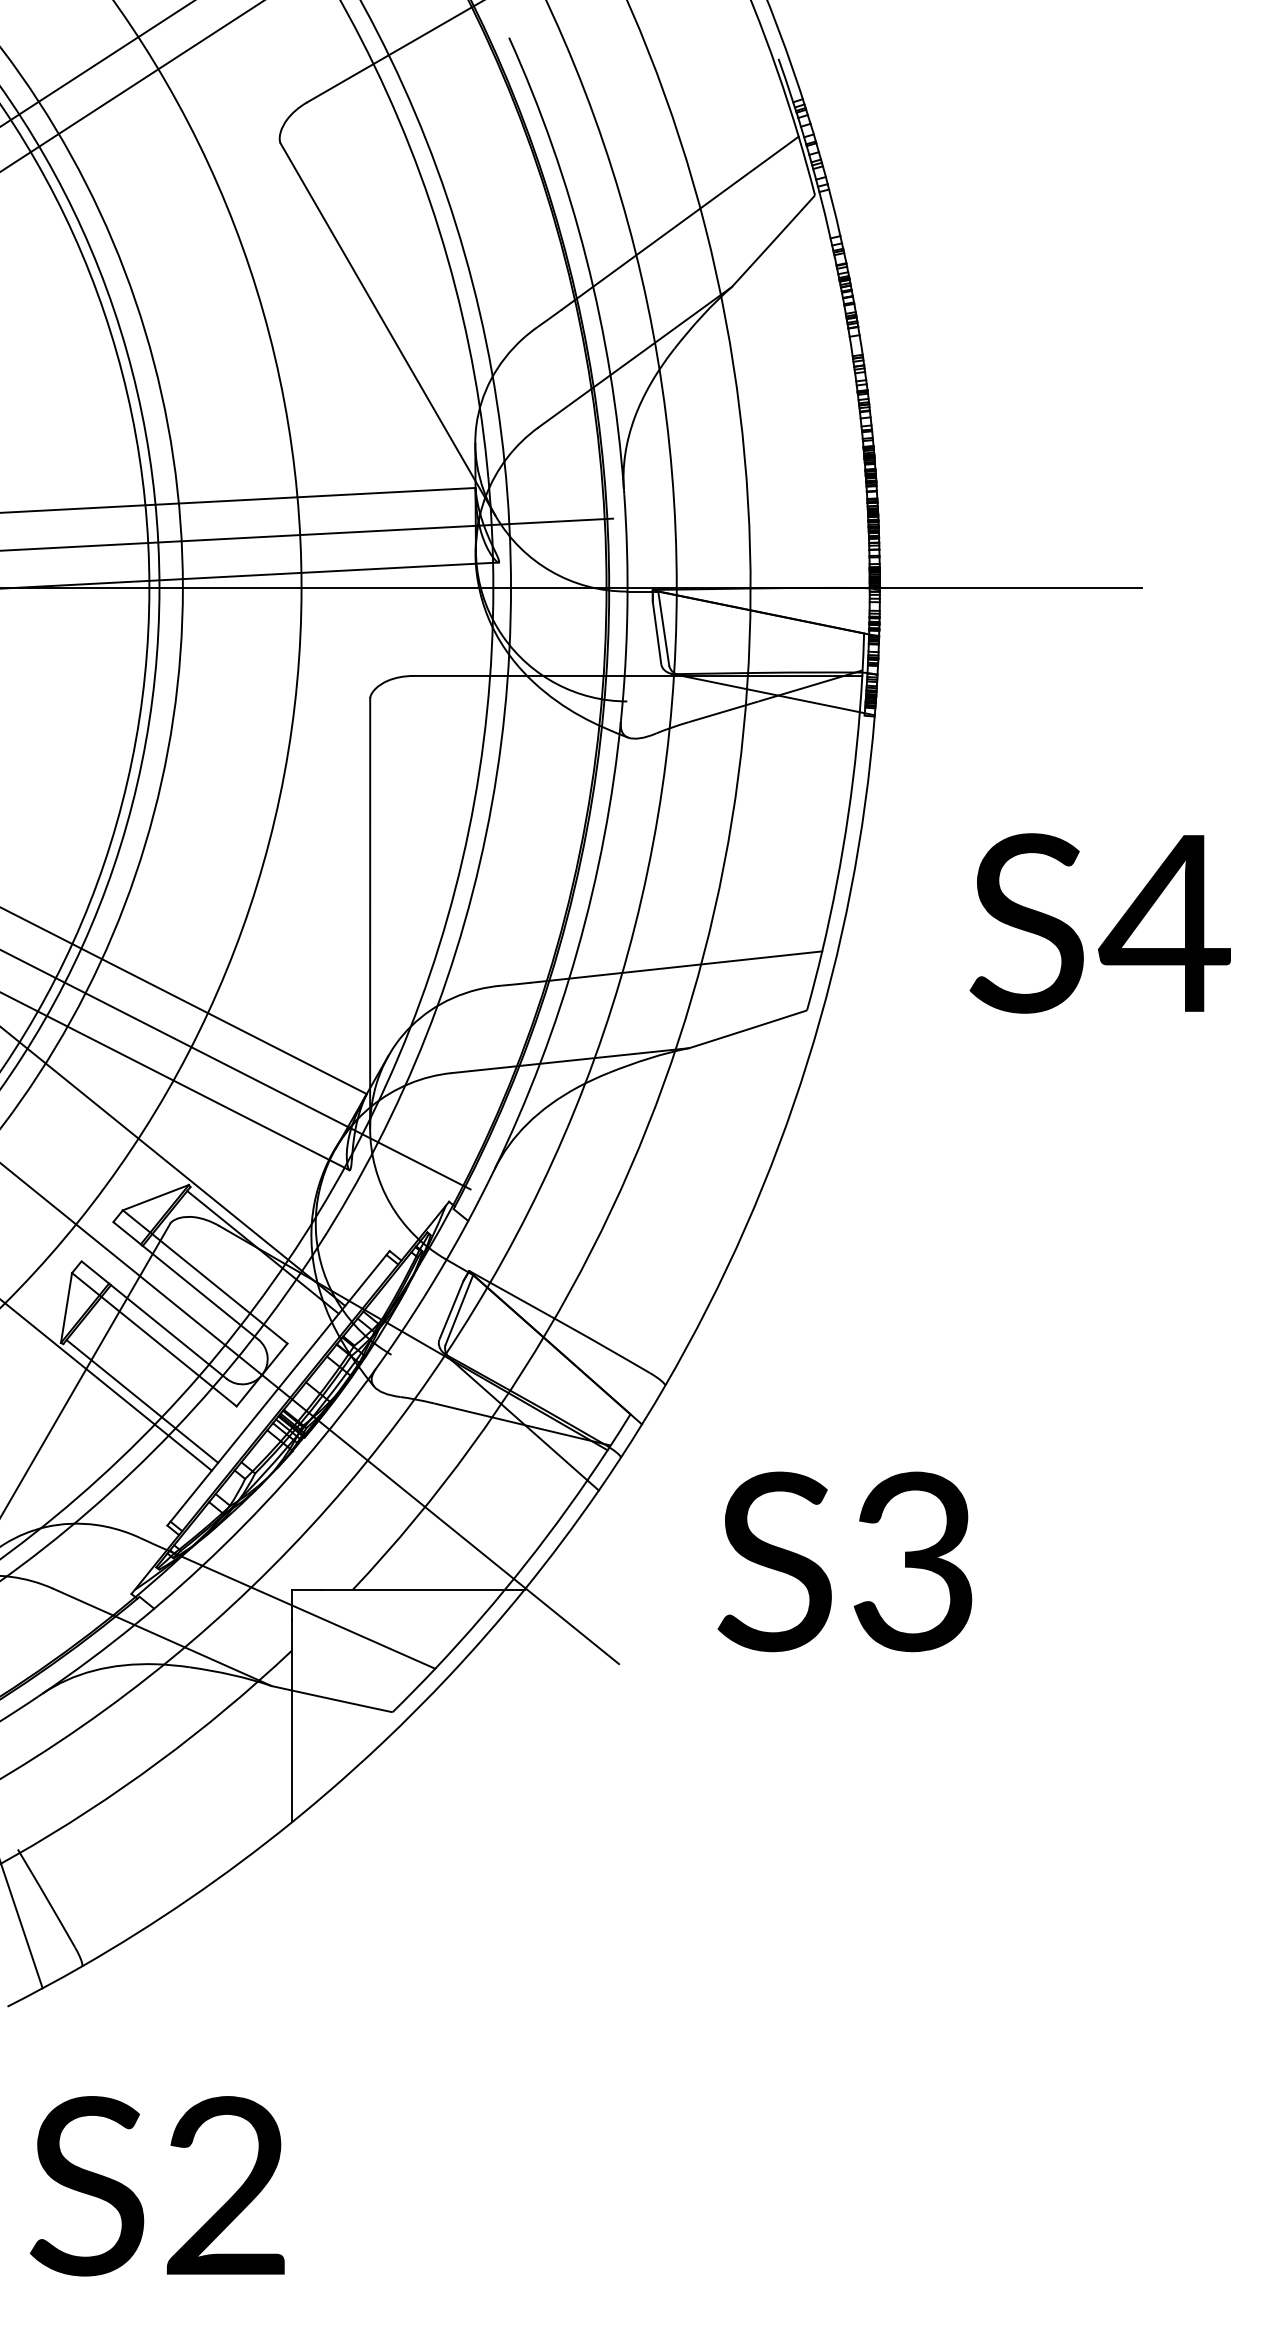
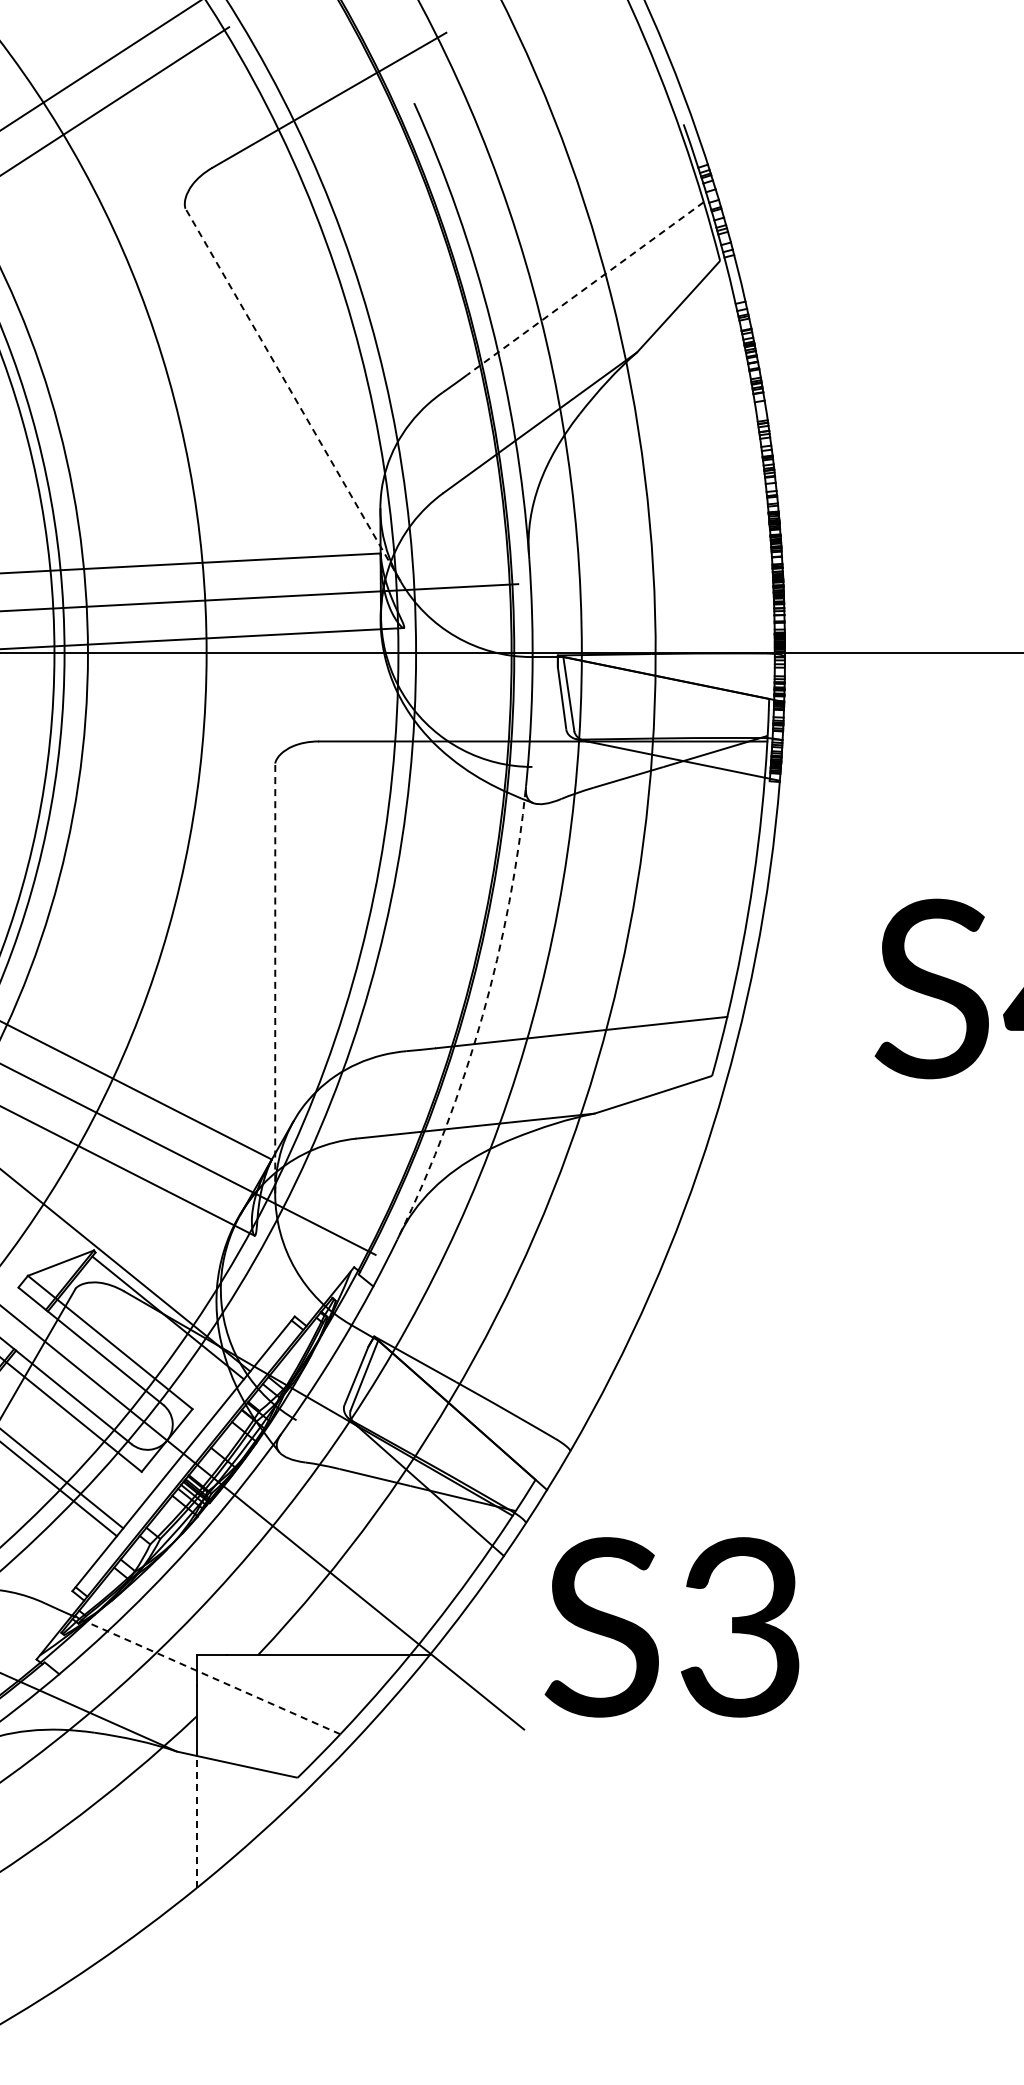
line: (680, 223) -> (585, 289), solid -> dashed
line: (387, 329) -> (292, 395), solid -> dashed
line: (370, 912) -> (275, 978), solid -> dashed
arc: (577, 950) -> (482, 1016), solid -> dashed
text: (844, 1561) -> (671, 1627), moved
line: (300, 1609) -> (205, 1675), solid -> dashed
line: (291, 1756) -> (196, 1822), solid -> dashed

